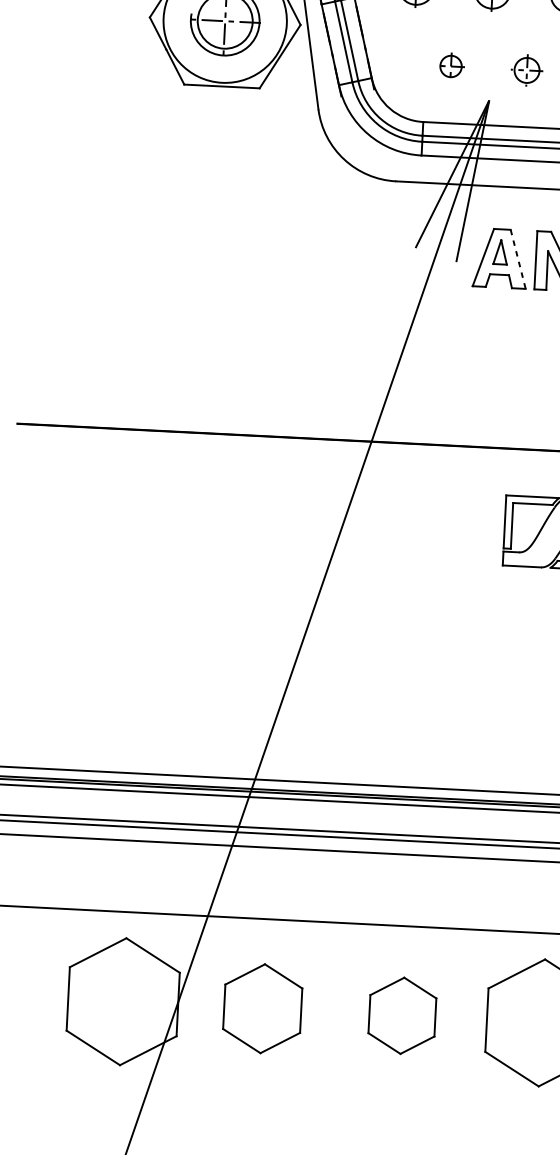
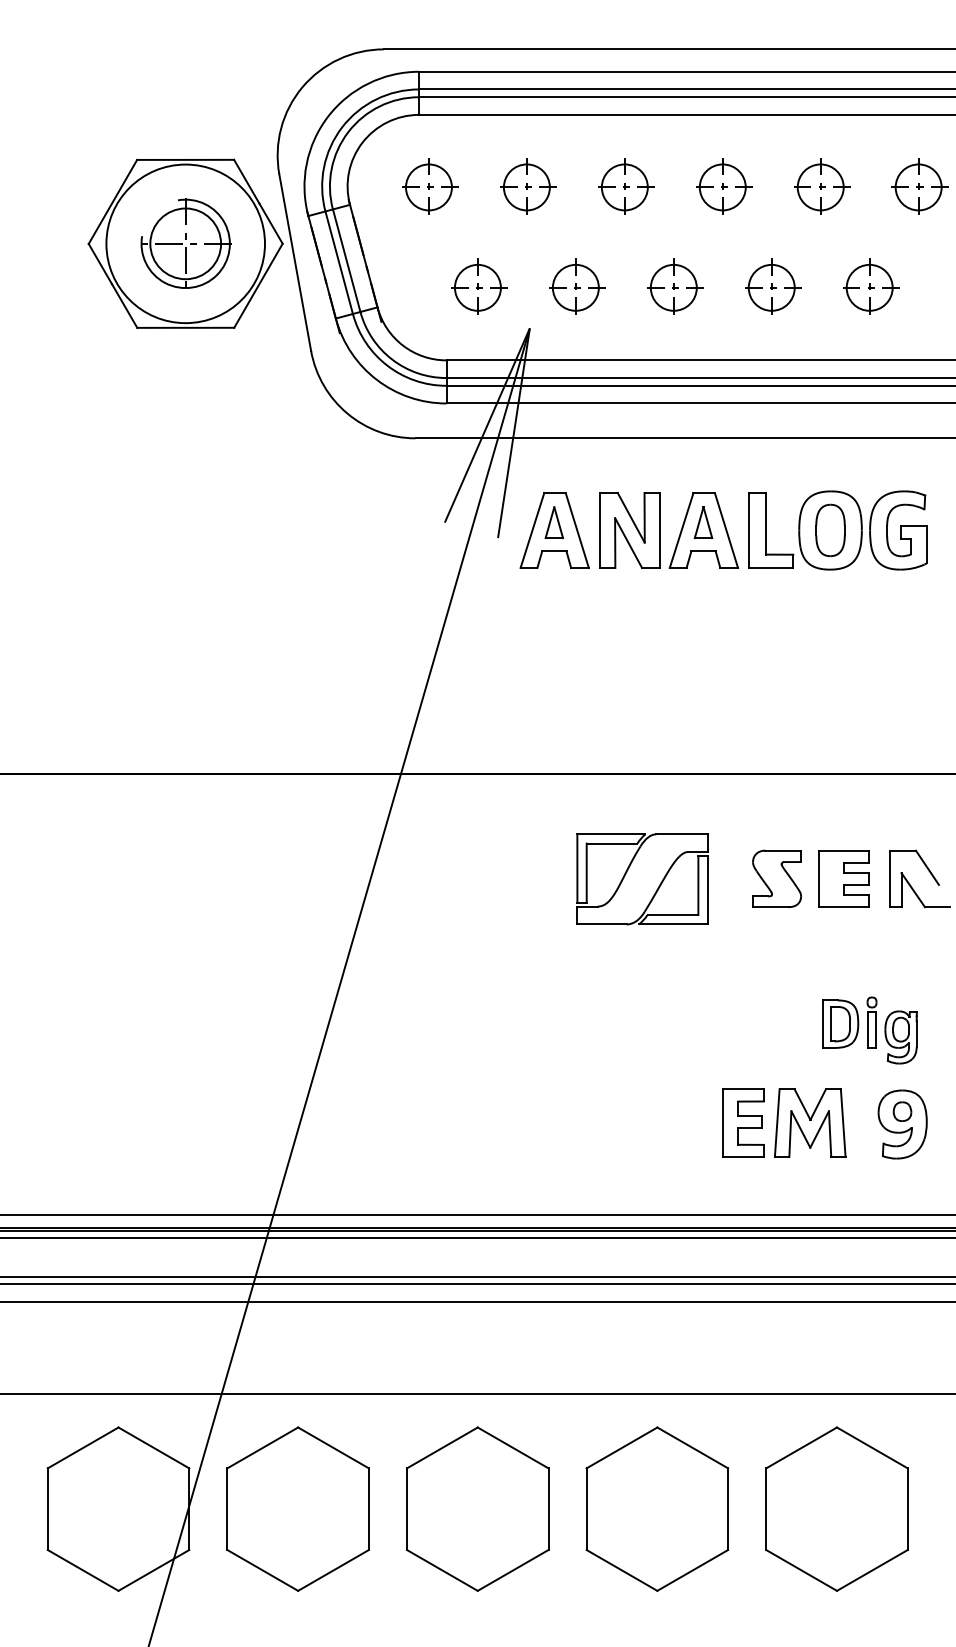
part: (451, 65) -> (479, 286), size x1.67
part: (527, 69) -> (577, 286), size x1.43
line: (518, 260) -> (577, 531), dashed -> solid
part: (262, 1008) -> (297, 1508), size x1.43
part: (402, 1015) -> (477, 1508), size x1.67

